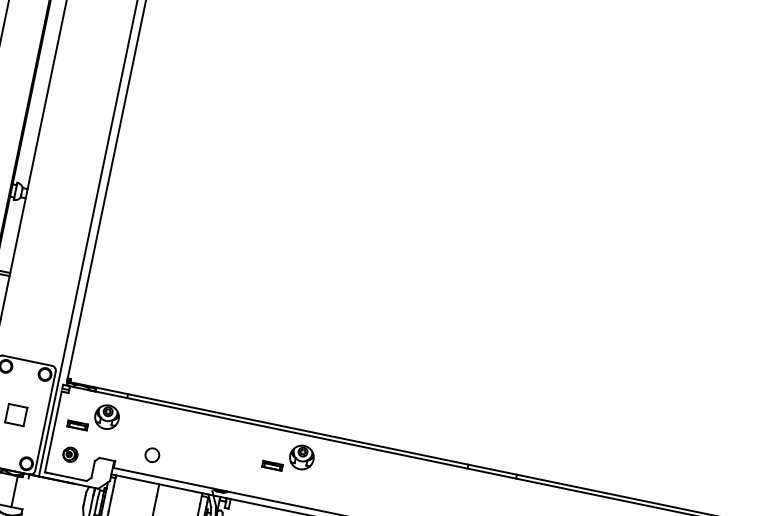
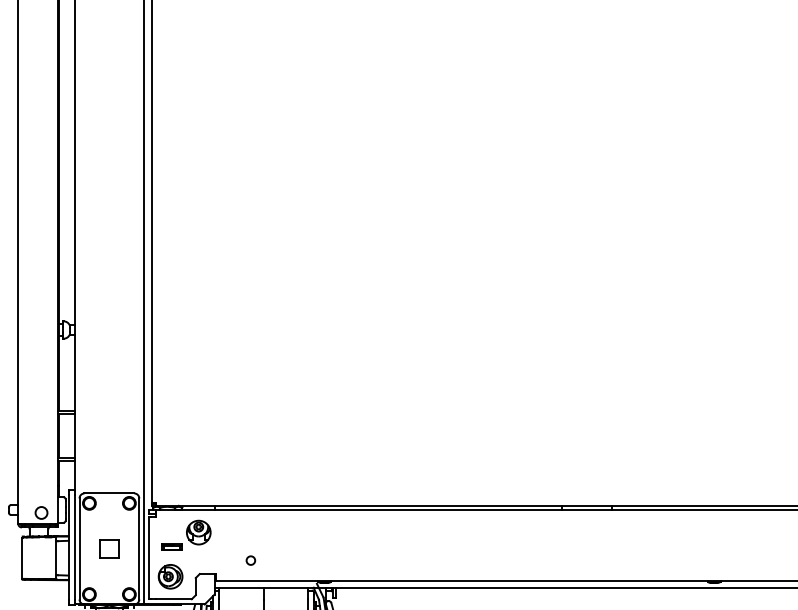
part: (70, 454) -> (170, 576), size x1.67
circle: (152, 454) -> (250, 560), size x0.62
part: (289, 456) -> (385, 534), removed

